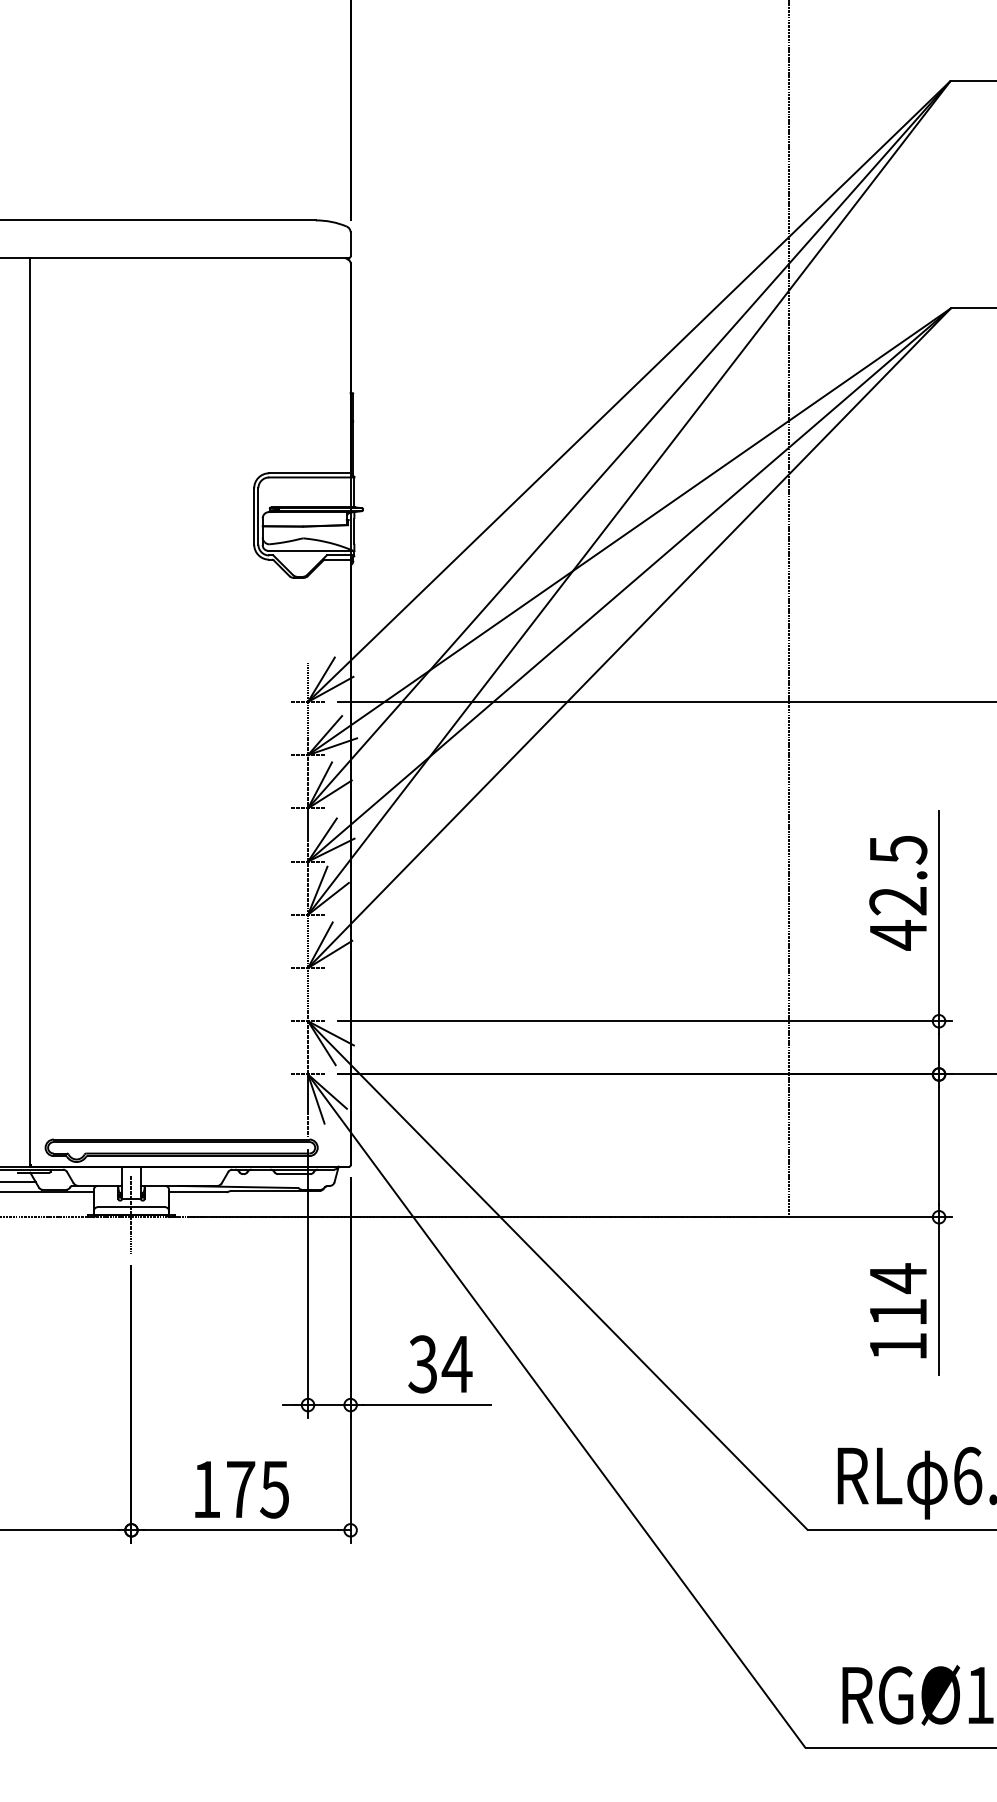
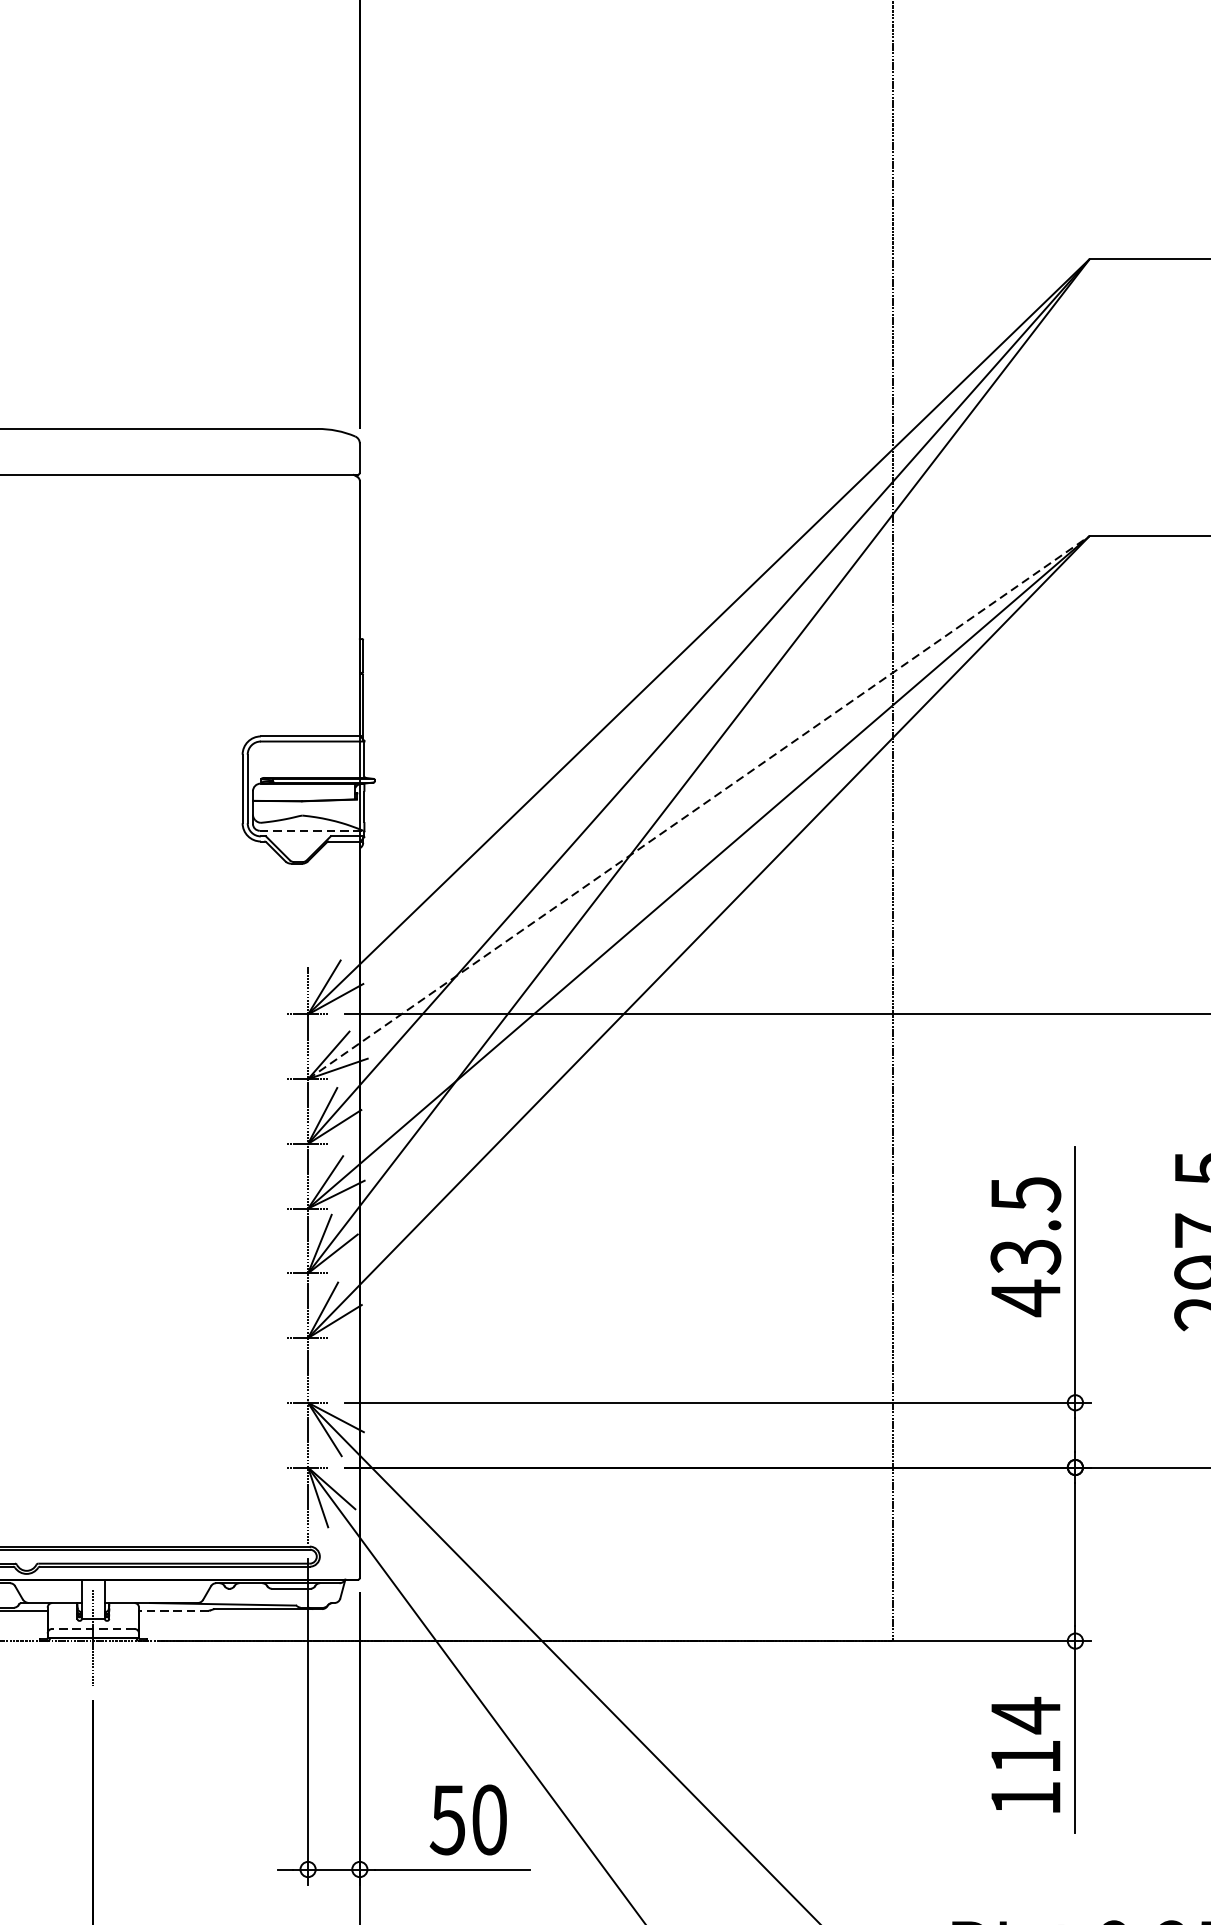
line: (629, 531) -> (698, 807), solid -> dashed
line: (310, 550) -> (311, 830), solid -> dashed
text: (898, 901) -> (1026, 1257), 42.5 -> 43.5
line: (197, 1192) -> (173, 1611), solid -> dashed
line: (131, 1207) -> (93, 1629), solid -> dashed
text: (440, 1364) -> (469, 1820), 34 -> 50

